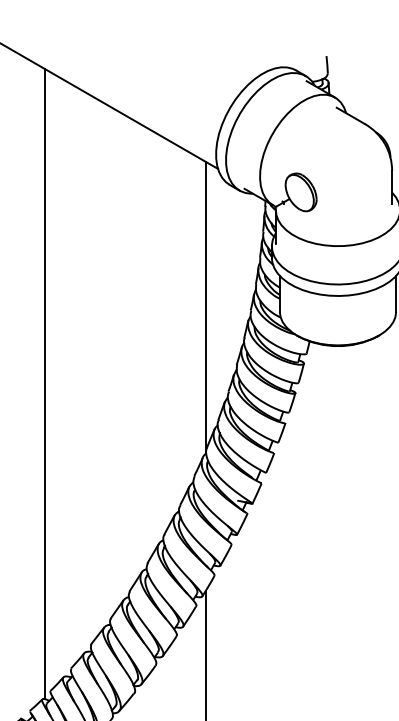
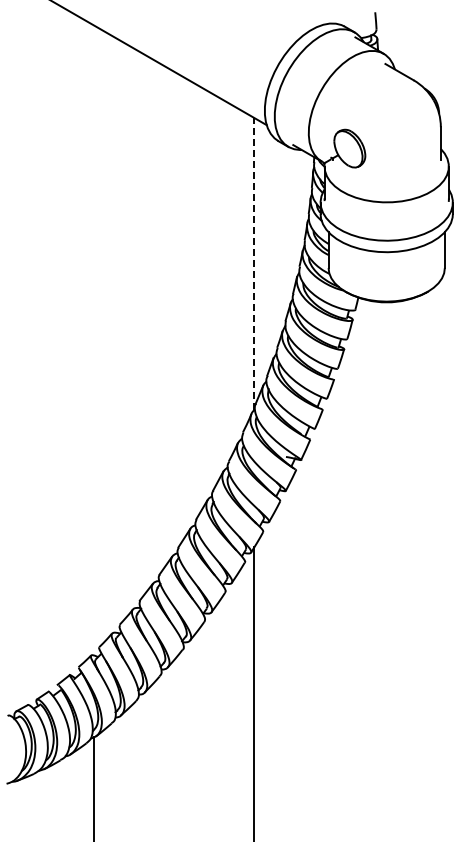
line: (205, 307) -> (254, 263), solid -> dashed
line: (44, 384) -> (93, 340), removed

